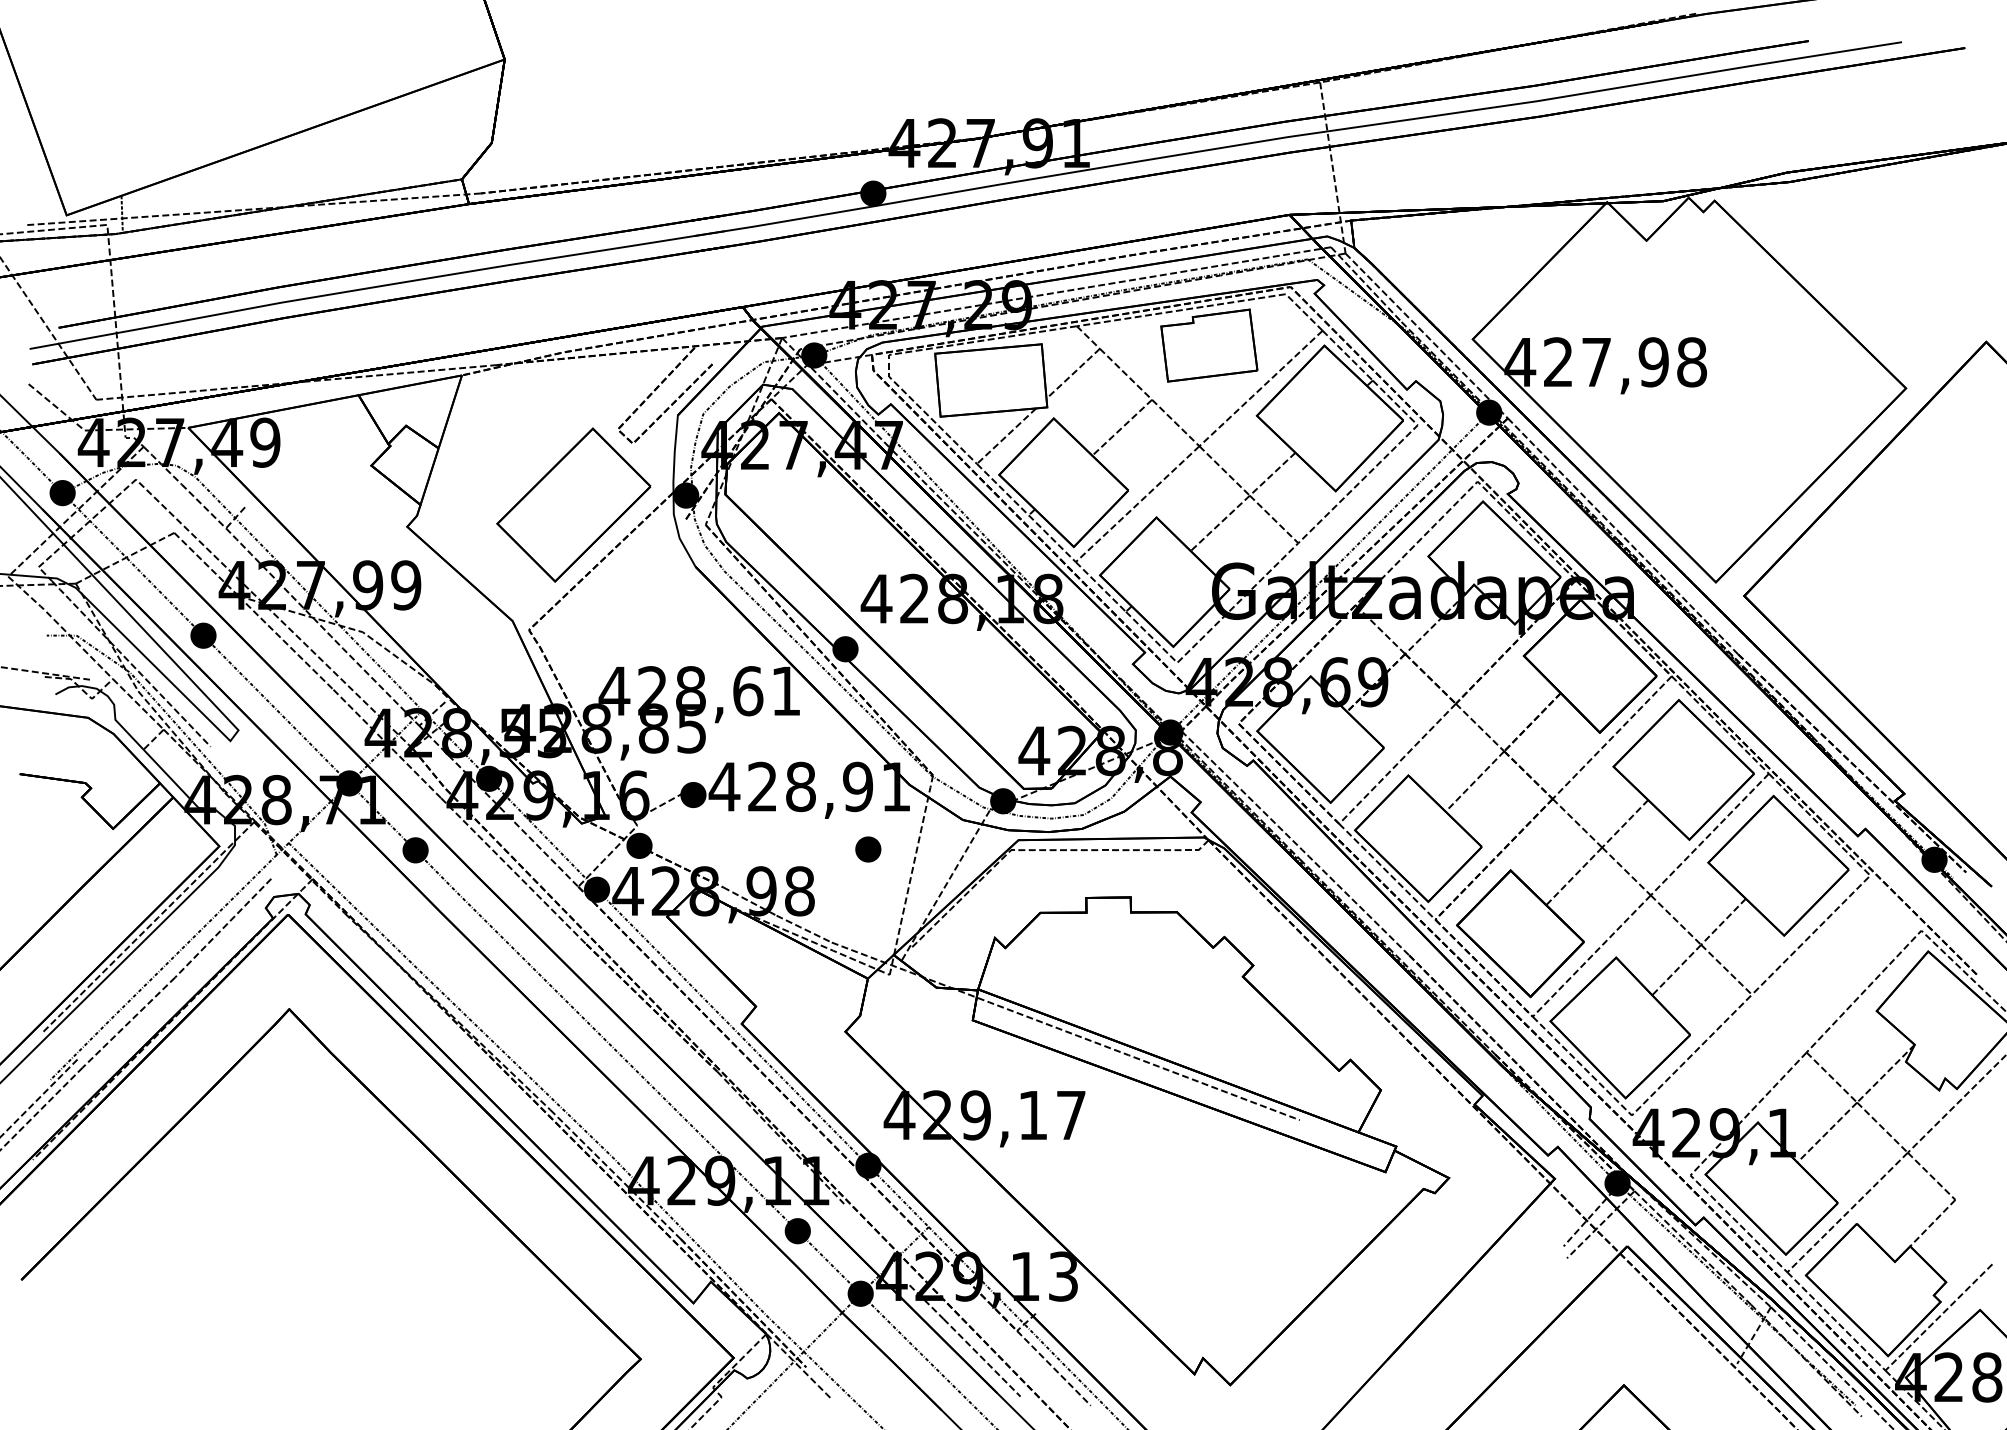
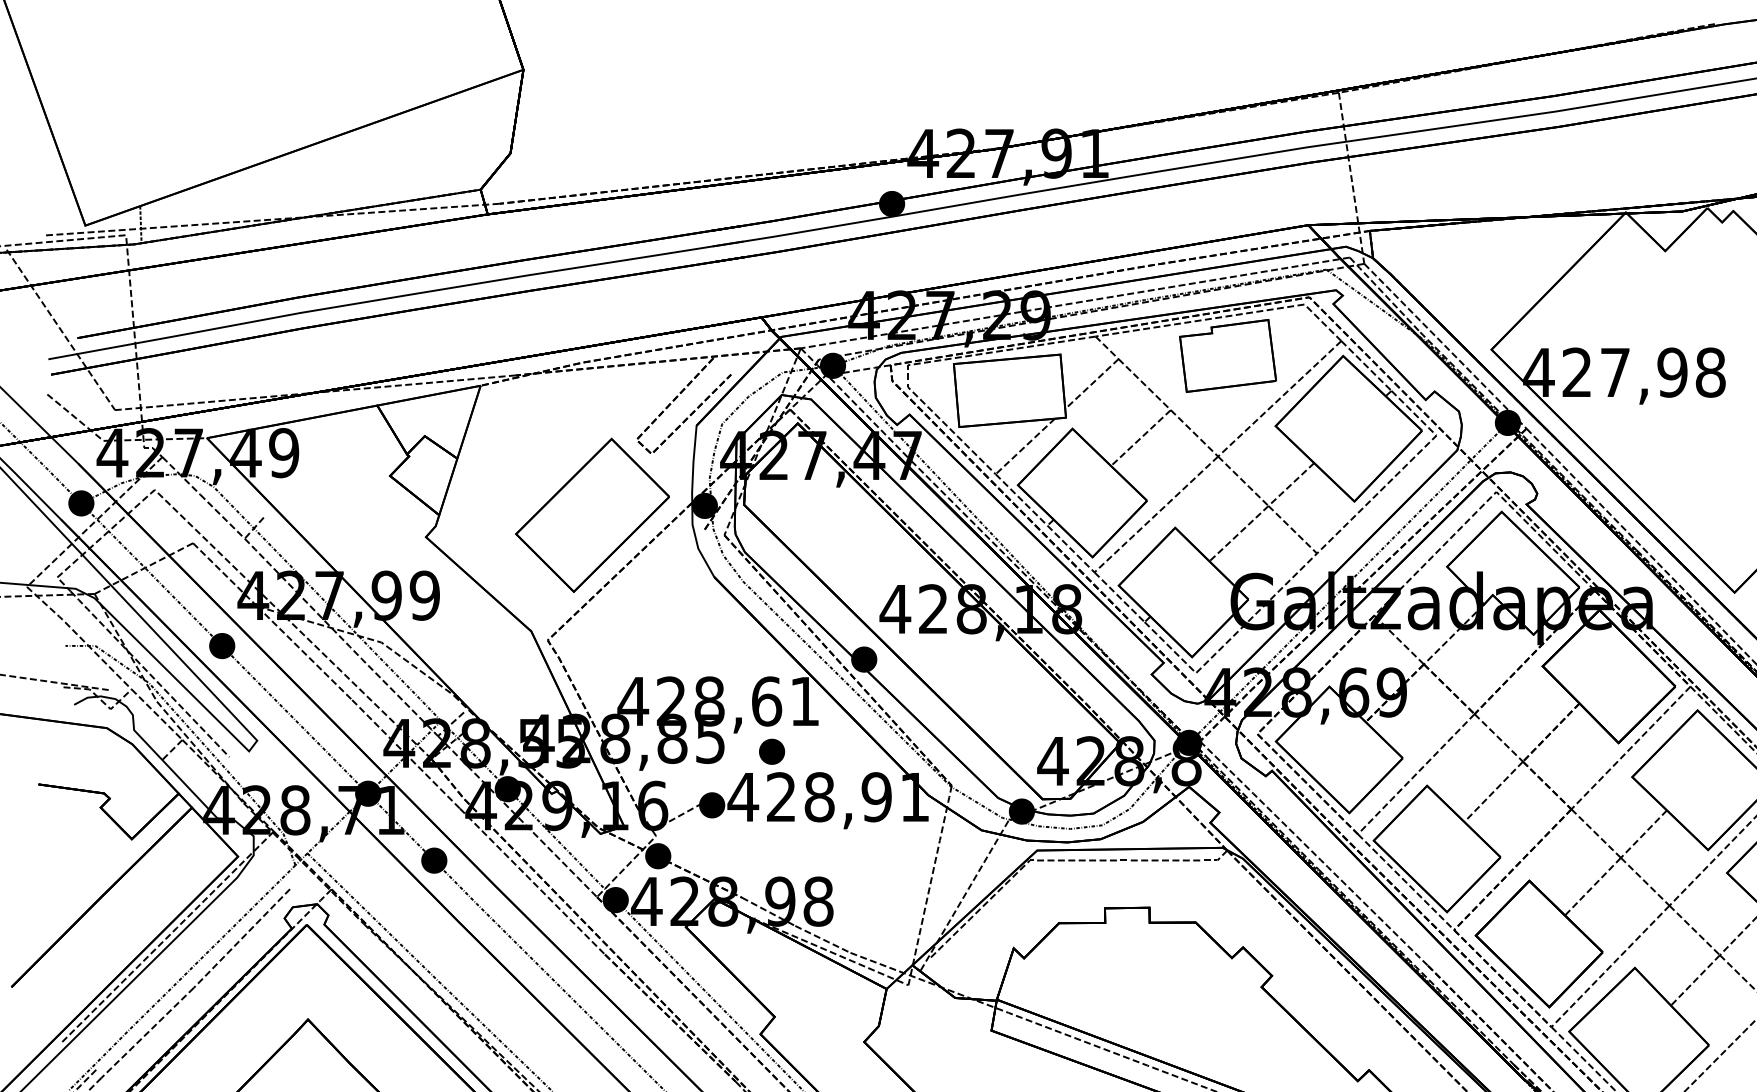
part: (868, 849) -> (772, 751), moved

